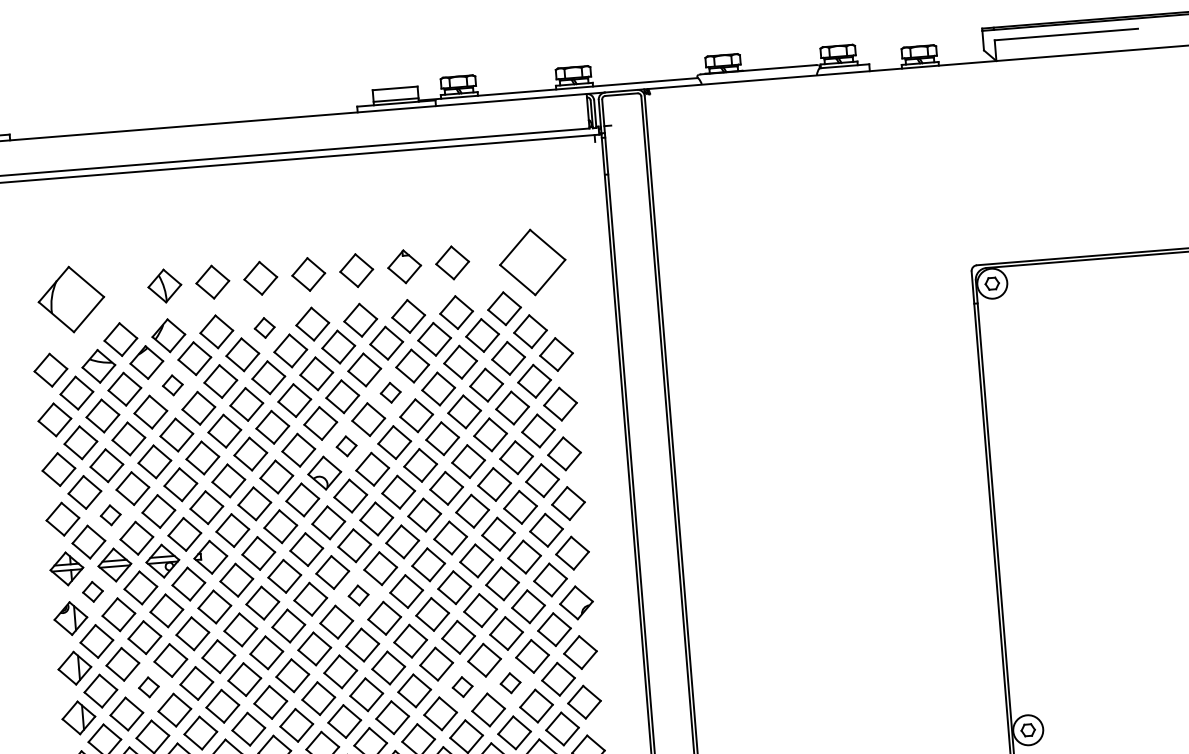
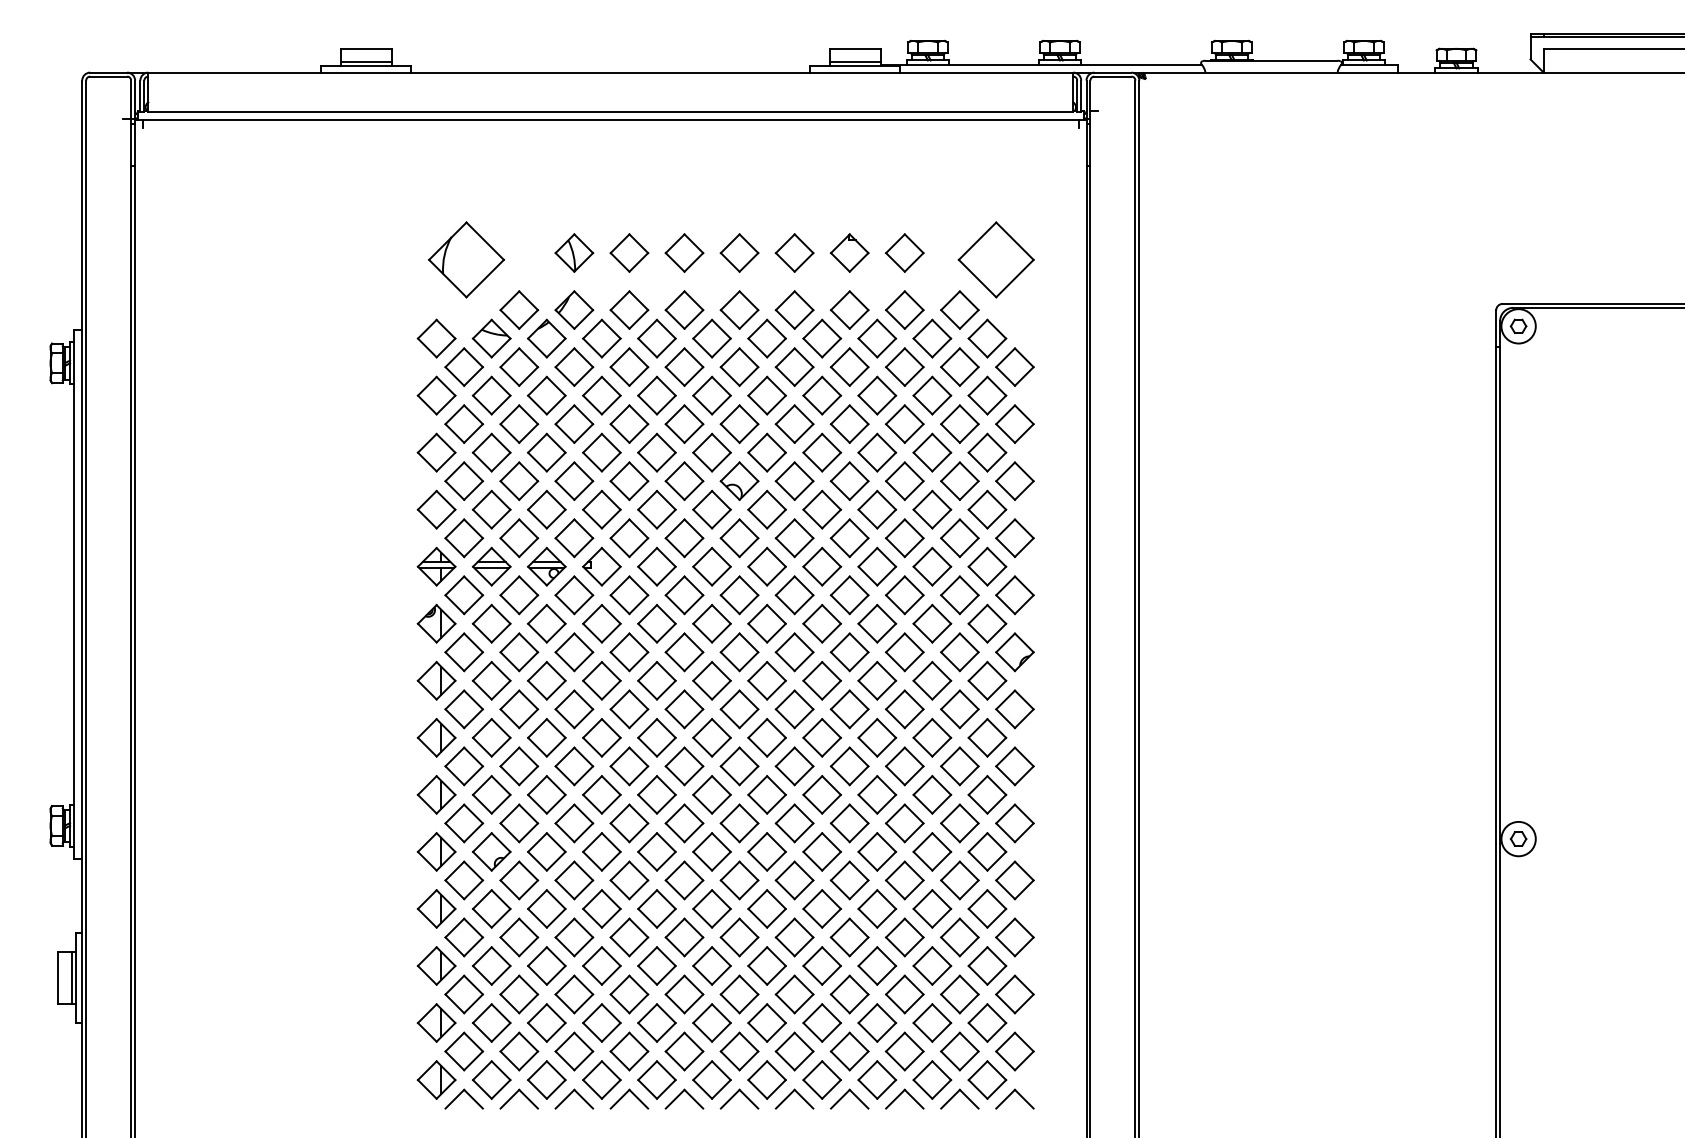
part: (264, 327) -> (684, 309), size x1.67
part: (172, 384) -> (574, 366), size x1.67
part: (390, 392) -> (822, 395), size x1.67
part: (346, 446) -> (766, 452), size x1.67
part: (110, 515) -> (491, 509), size x1.67
part: (93, 591) -> (464, 595), size x1.67
part: (358, 595) -> (766, 623), size x1.67
part: (510, 682) -> (932, 737), size x1.67
part: (462, 686) -> (877, 737), size x1.67
part: (149, 687) -> (519, 709), size x1.67

